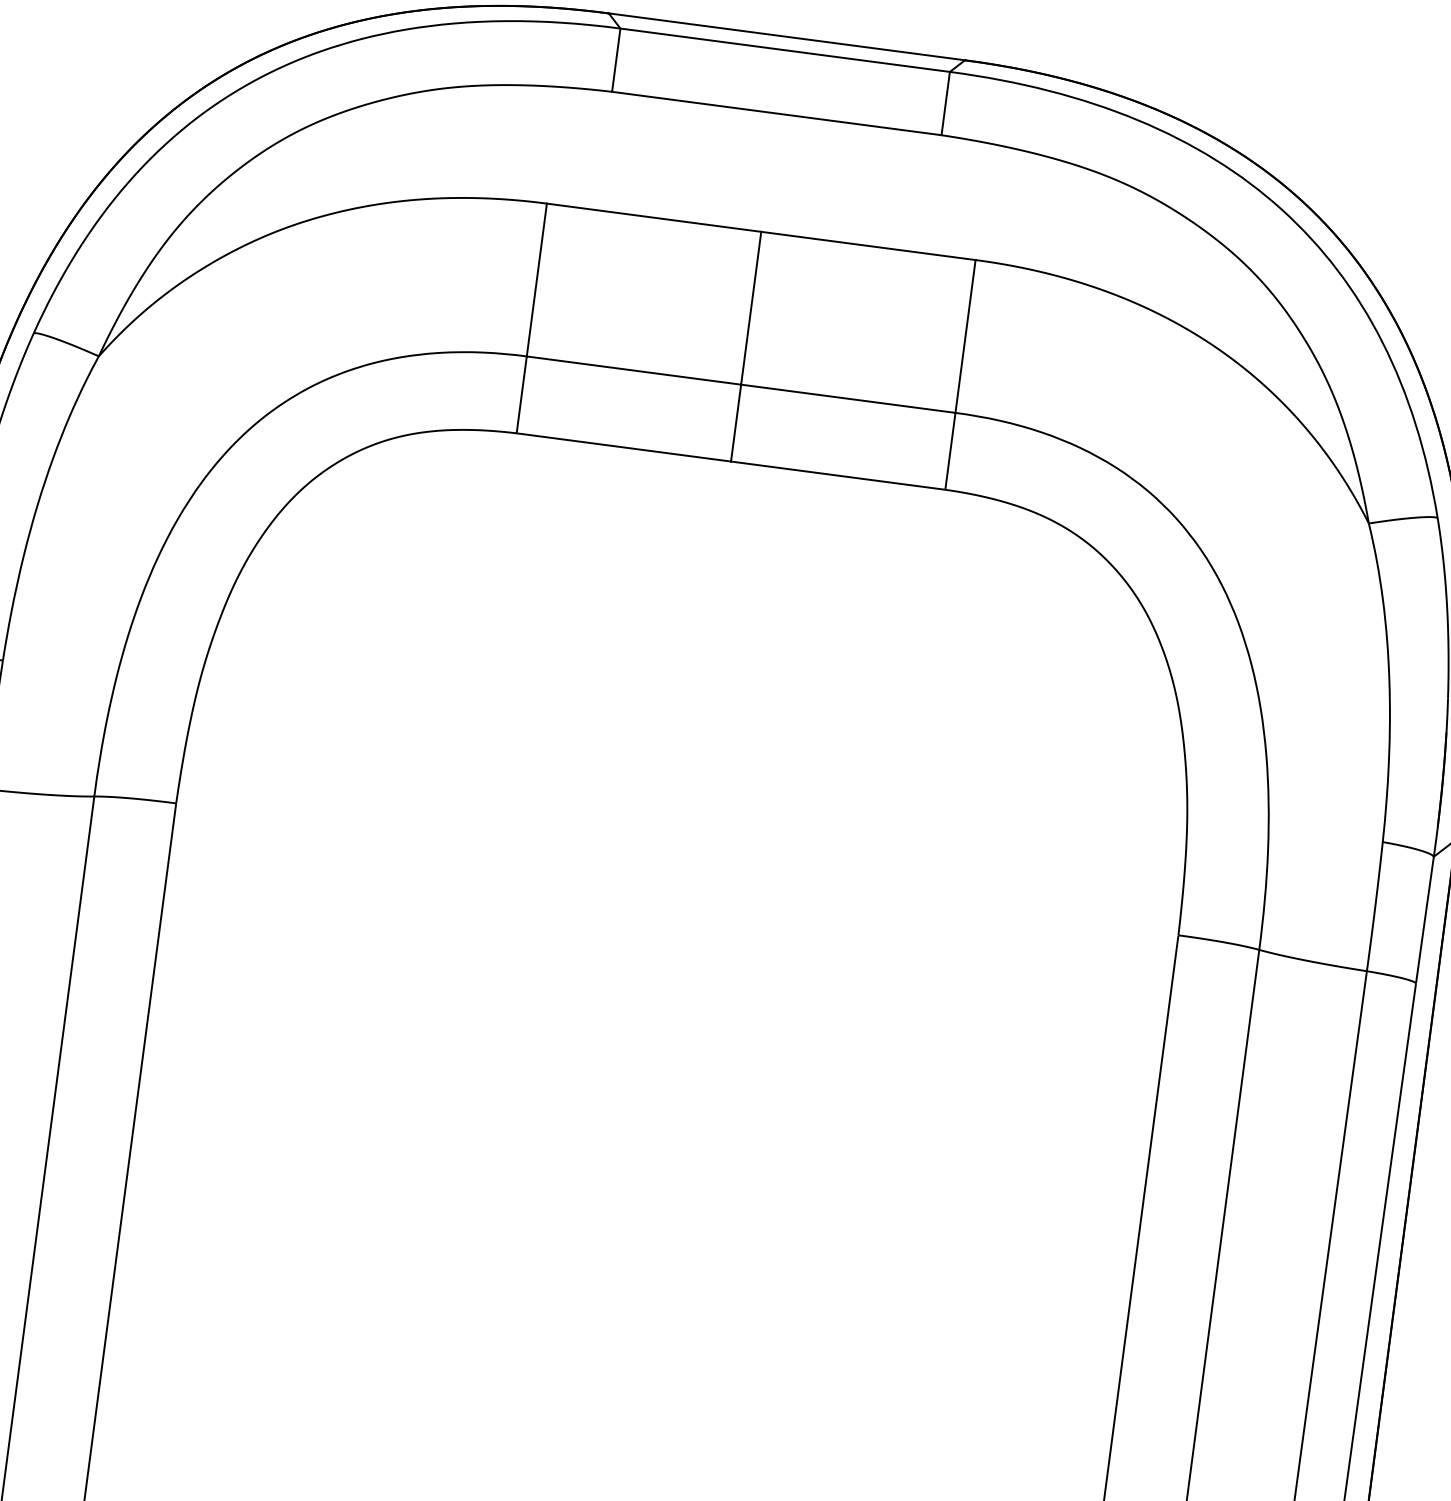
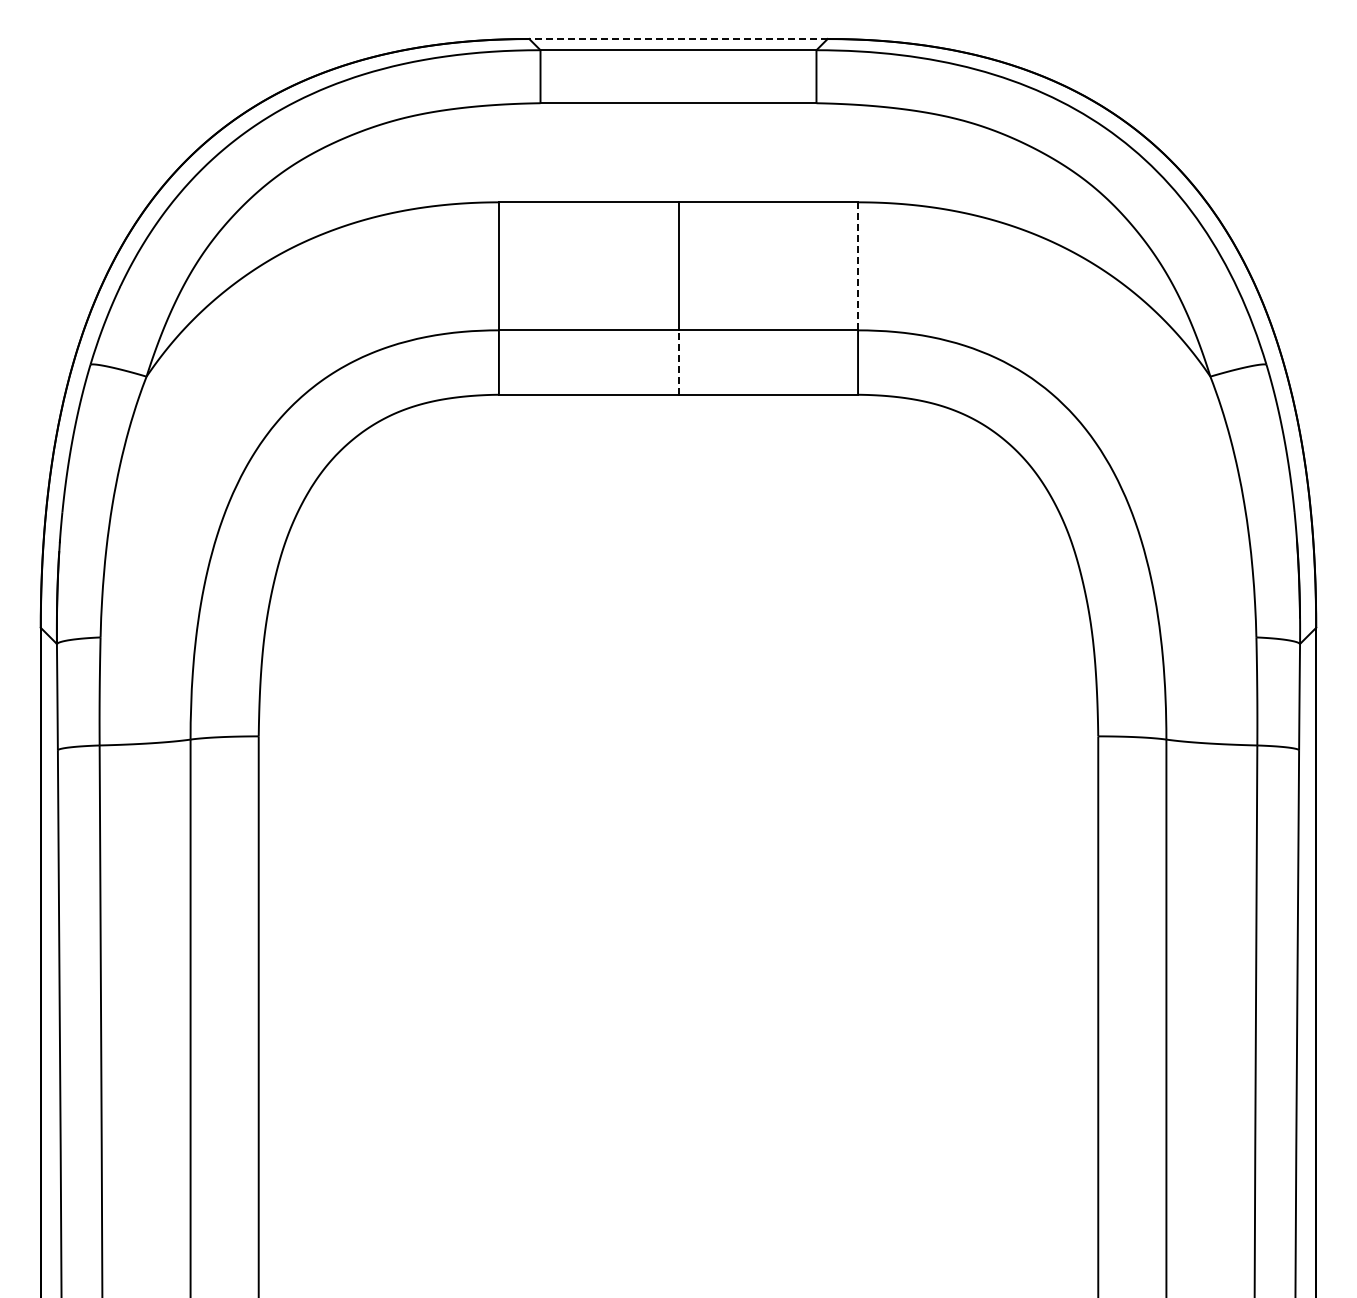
line: (787, 36) -> (678, 38), solid -> dashed
line: (966, 335) -> (858, 265), solid -> dashed
line: (736, 423) -> (678, 362), solid -> dashed

